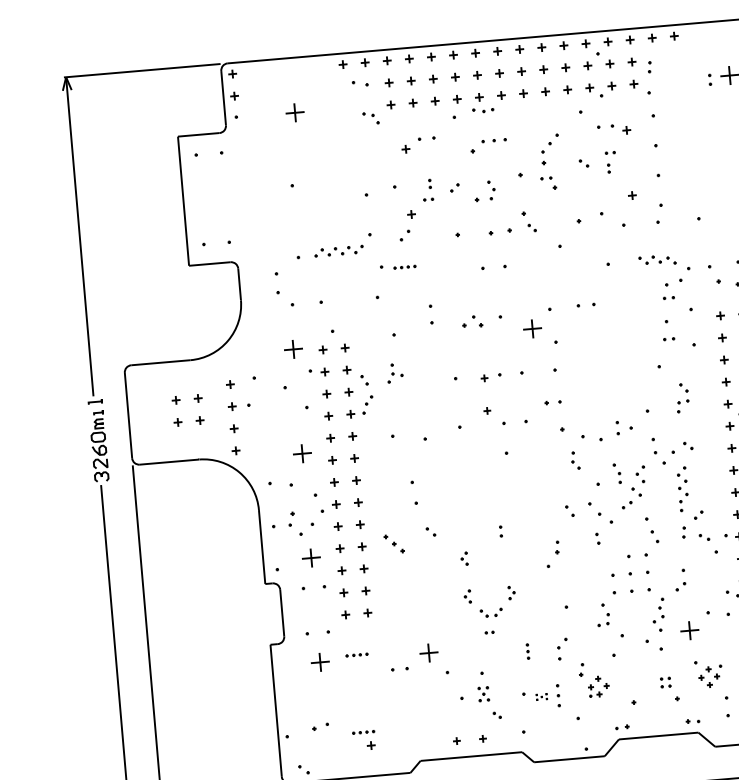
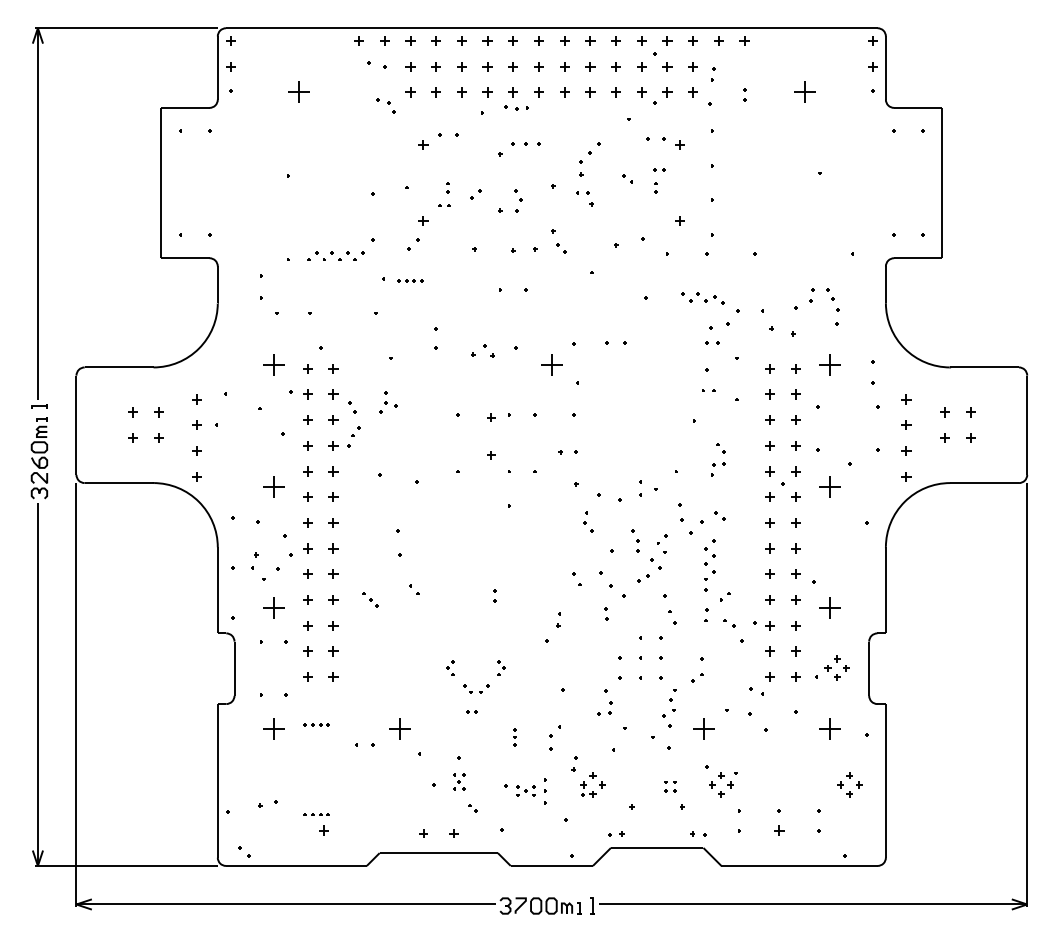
part: (710, 79) -> (744, 94), moved
part: (394, 543) -> (370, 599), size x0.71
part: (464, 558) -> (450, 623), removed
part: (541, 696) -> (525, 790), size x1.43

